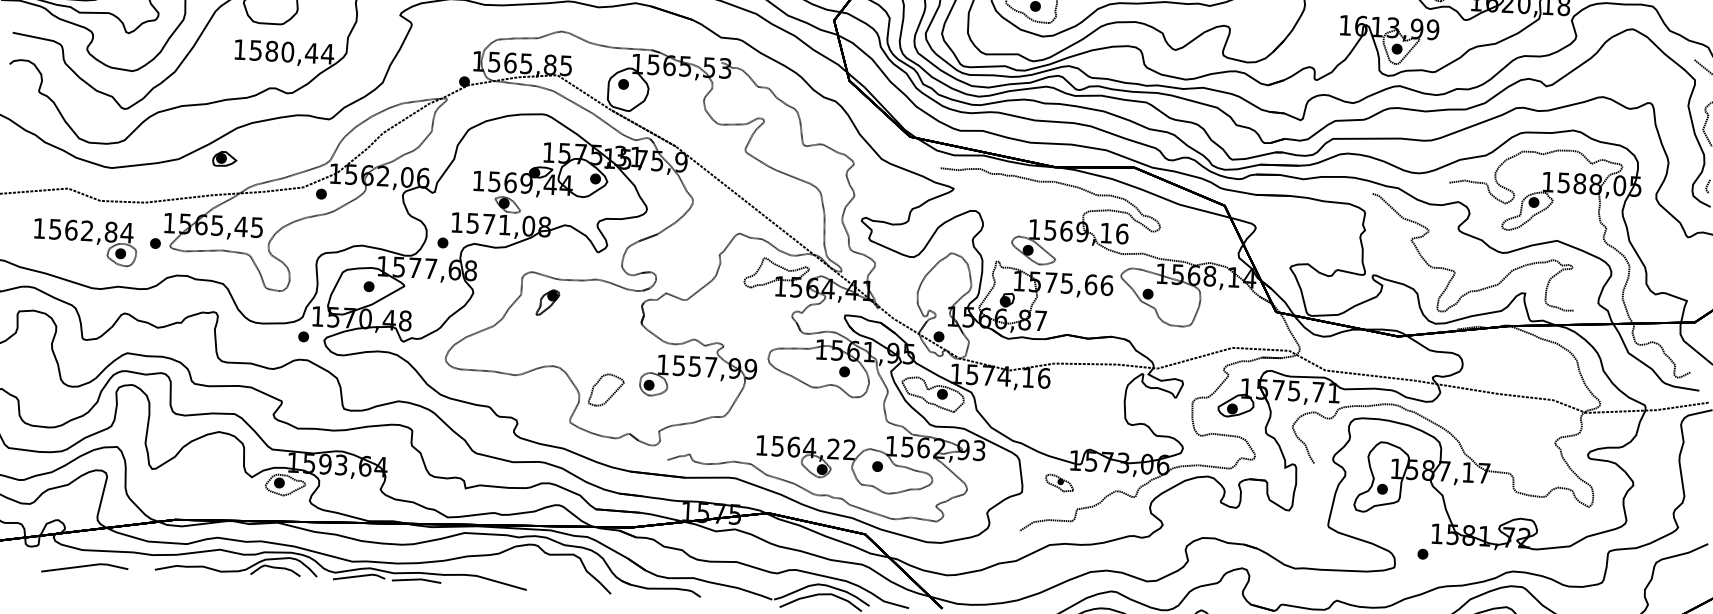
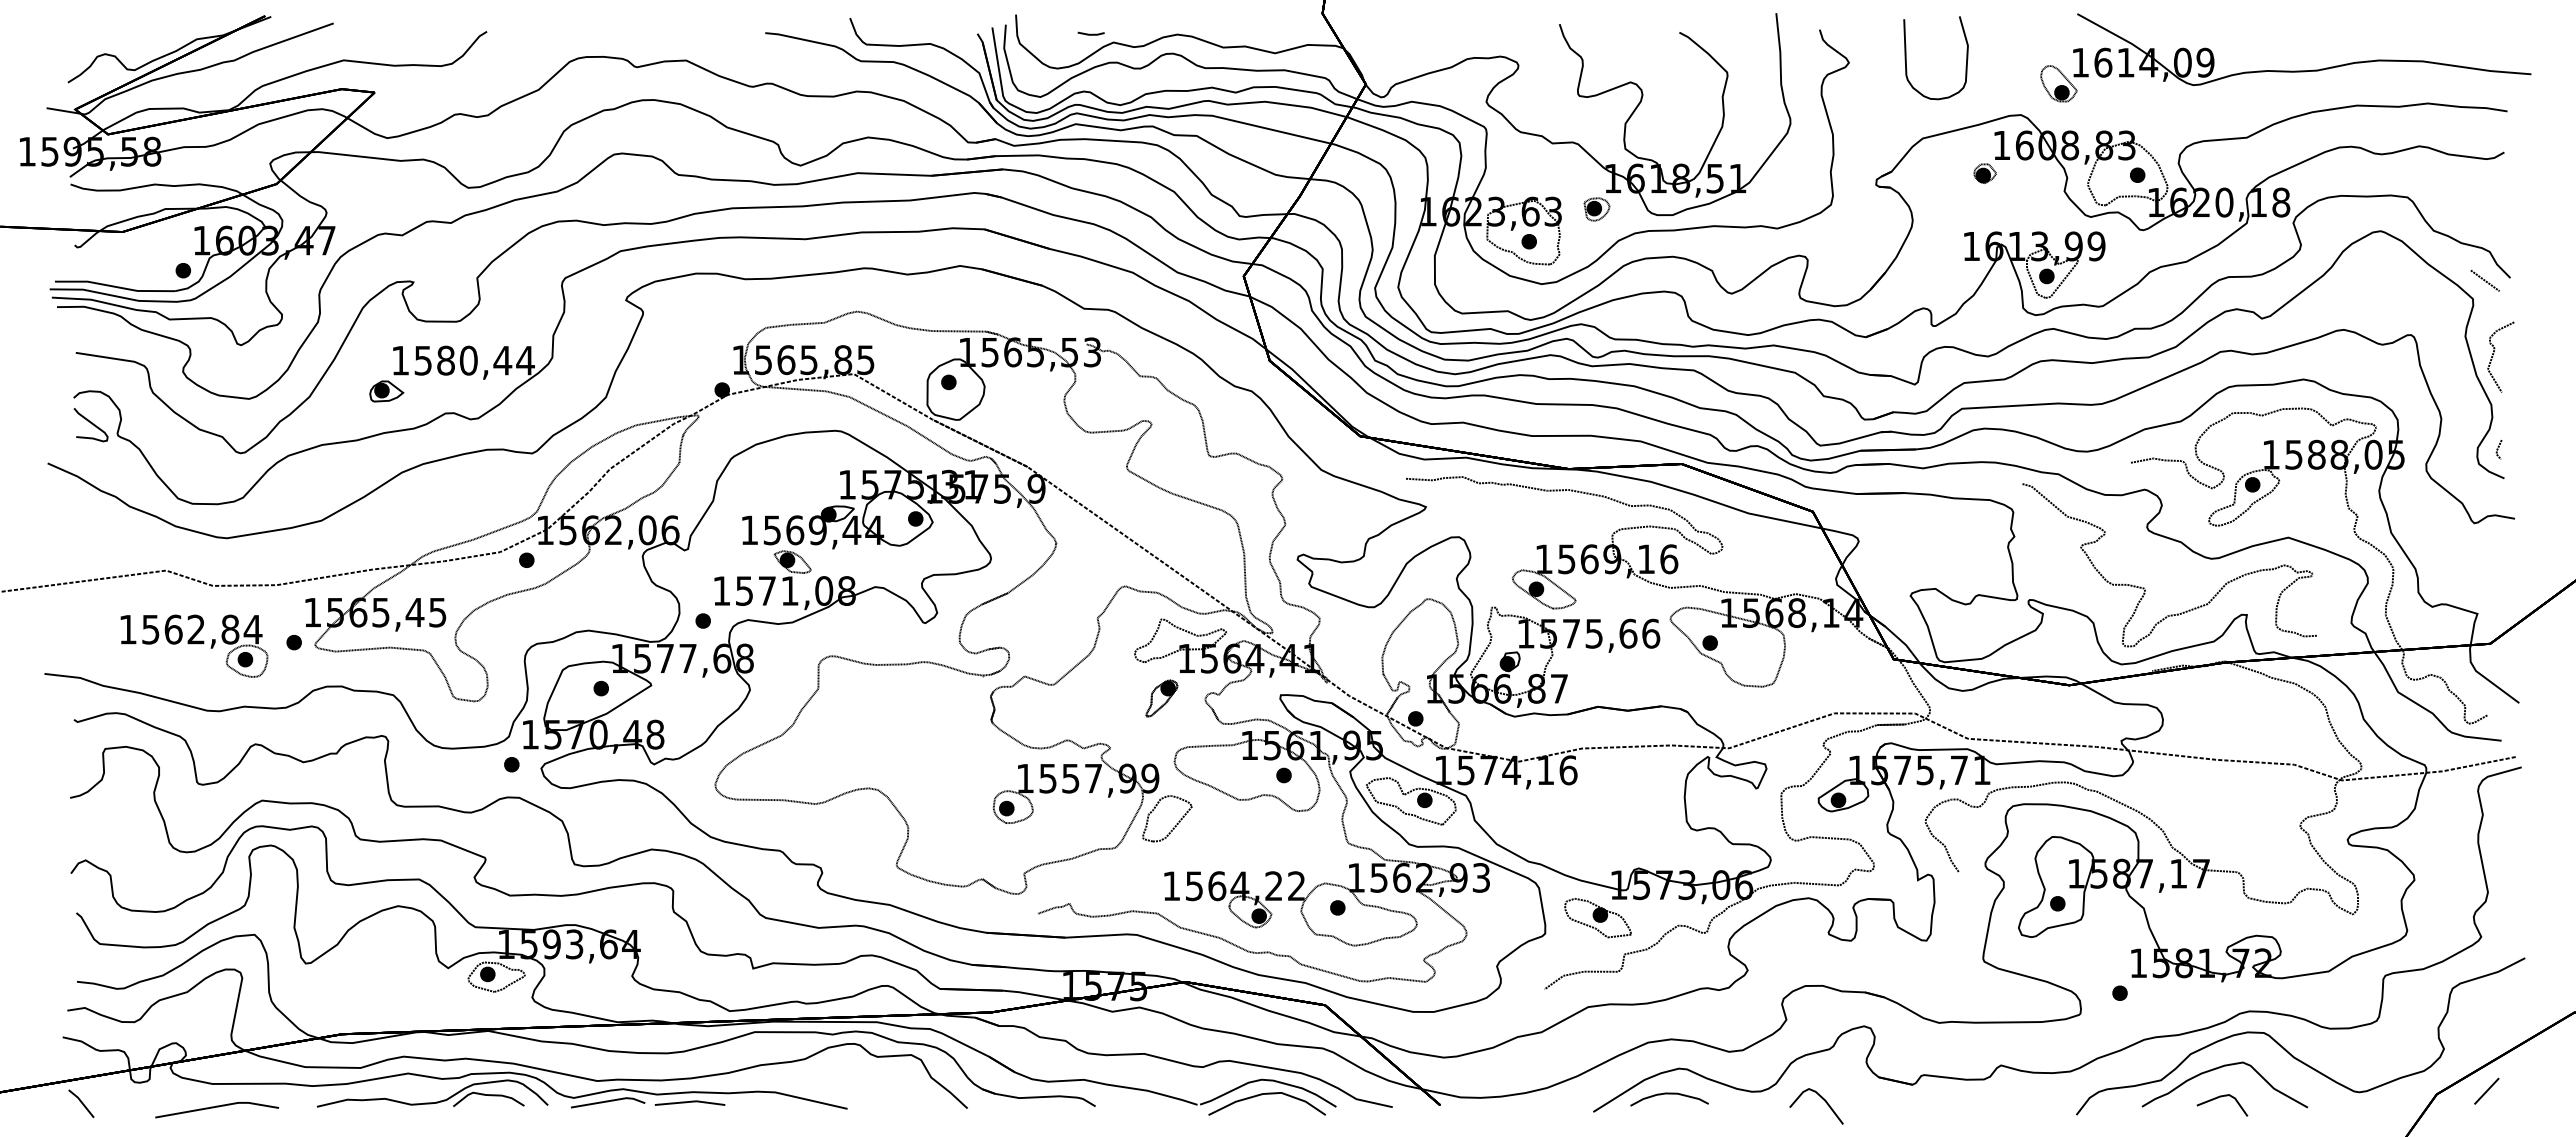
curve: (21, 83) -> (91, 424), added
part: (224, 159) -> (386, 391), moved
part: (547, 302) -> (1161, 698), moved
part: (612, 393) -> (1176, 823), moved
part: (1059, 483) -> (1597, 918), size x1.67

